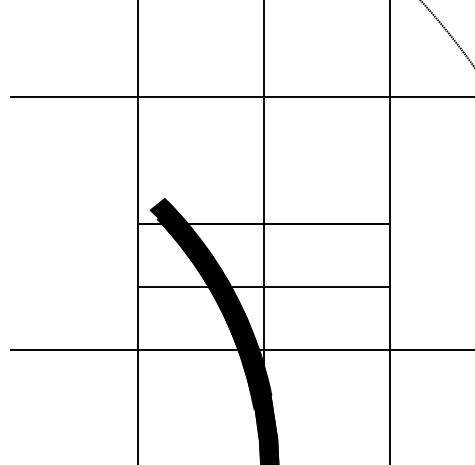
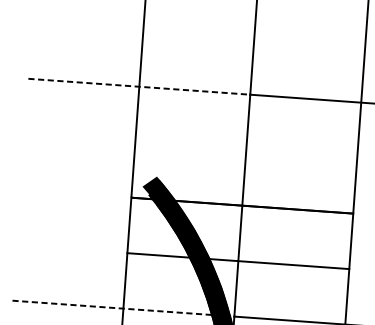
line: (138, 97) -> (140, 87), solid -> dashed
line: (138, 349) -> (124, 308), solid -> dashed

